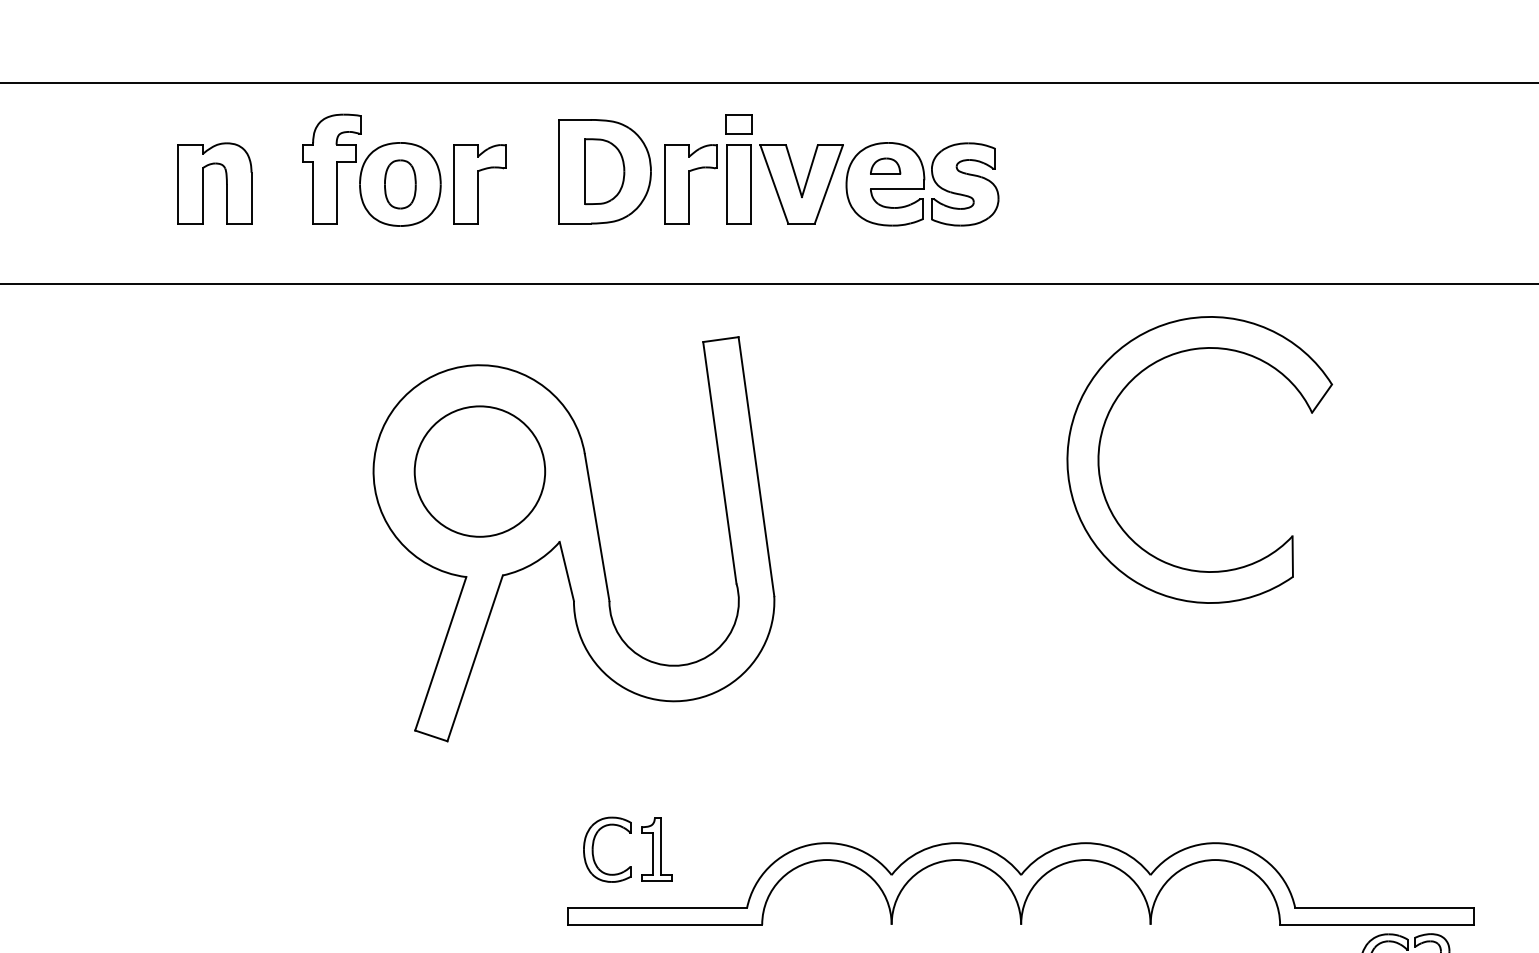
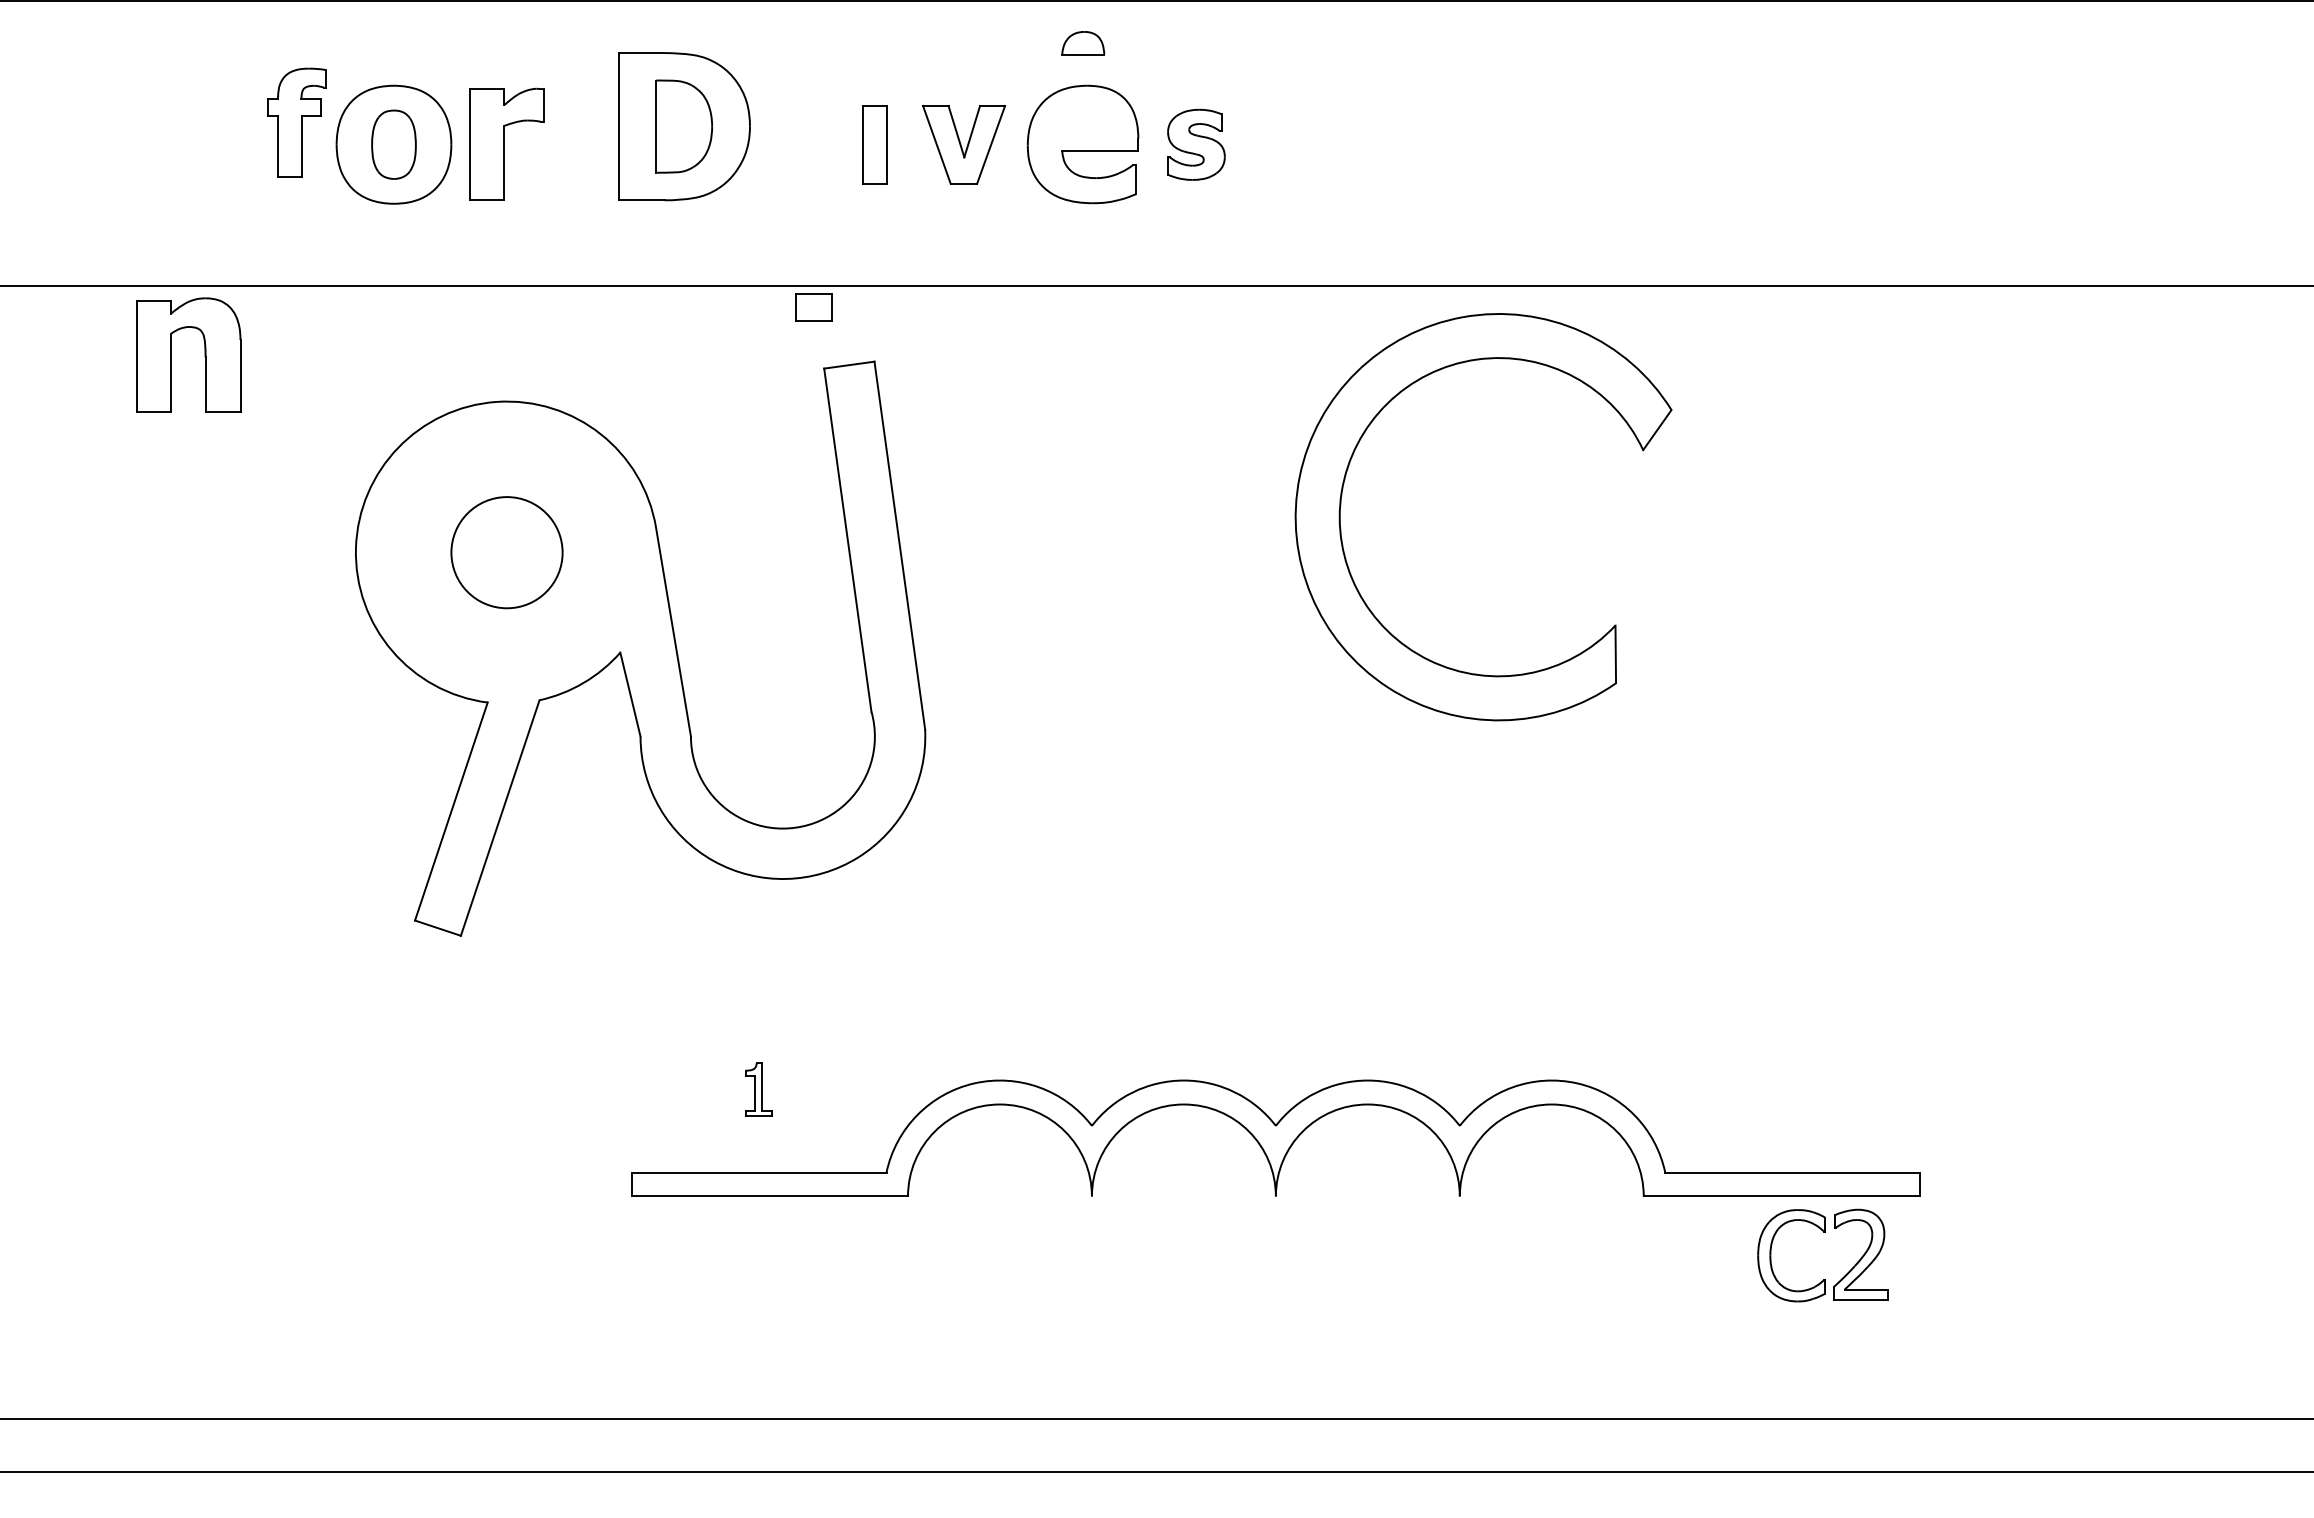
part: (738, 124) -> (813, 307), moved
part: (885, 166) -> (1083, 43), moved
part: (331, 168) -> (296, 122), size x0.7
part: (226, 182) -> (204, 354), moved
part: (690, 183) -> (806, 143), removed
part: (738, 184) -> (874, 144), size x0.7
part: (801, 184) -> (963, 144), size x0.7
part: (965, 184) -> (1196, 144), size x0.6
part: (1099, 452) -> (1341, 506), moved
circle: (479, 471) -> (506, 552), size x0.6
part: (593, 848) -> (668, 1088), removed
part: (656, 849) -> (758, 1089), size x0.6

